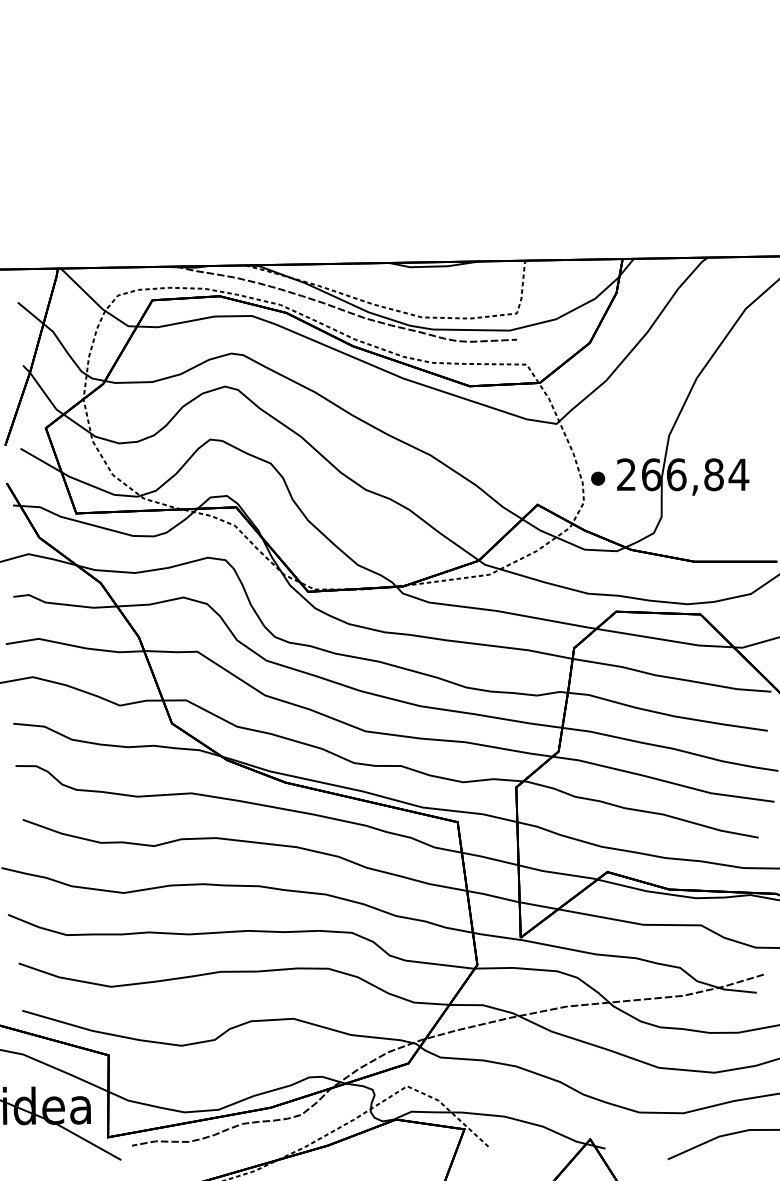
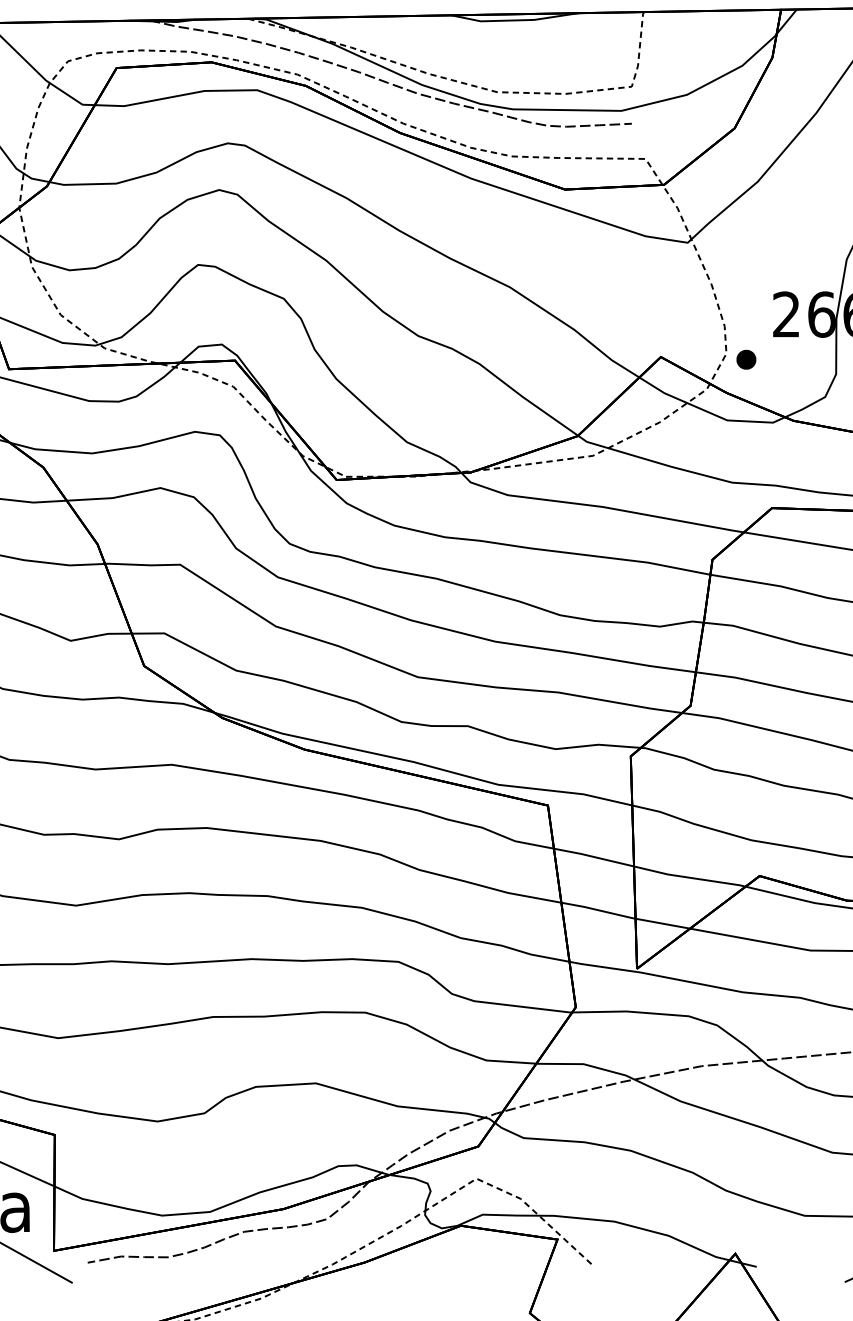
part: (598, 478) -> (746, 359), moved

